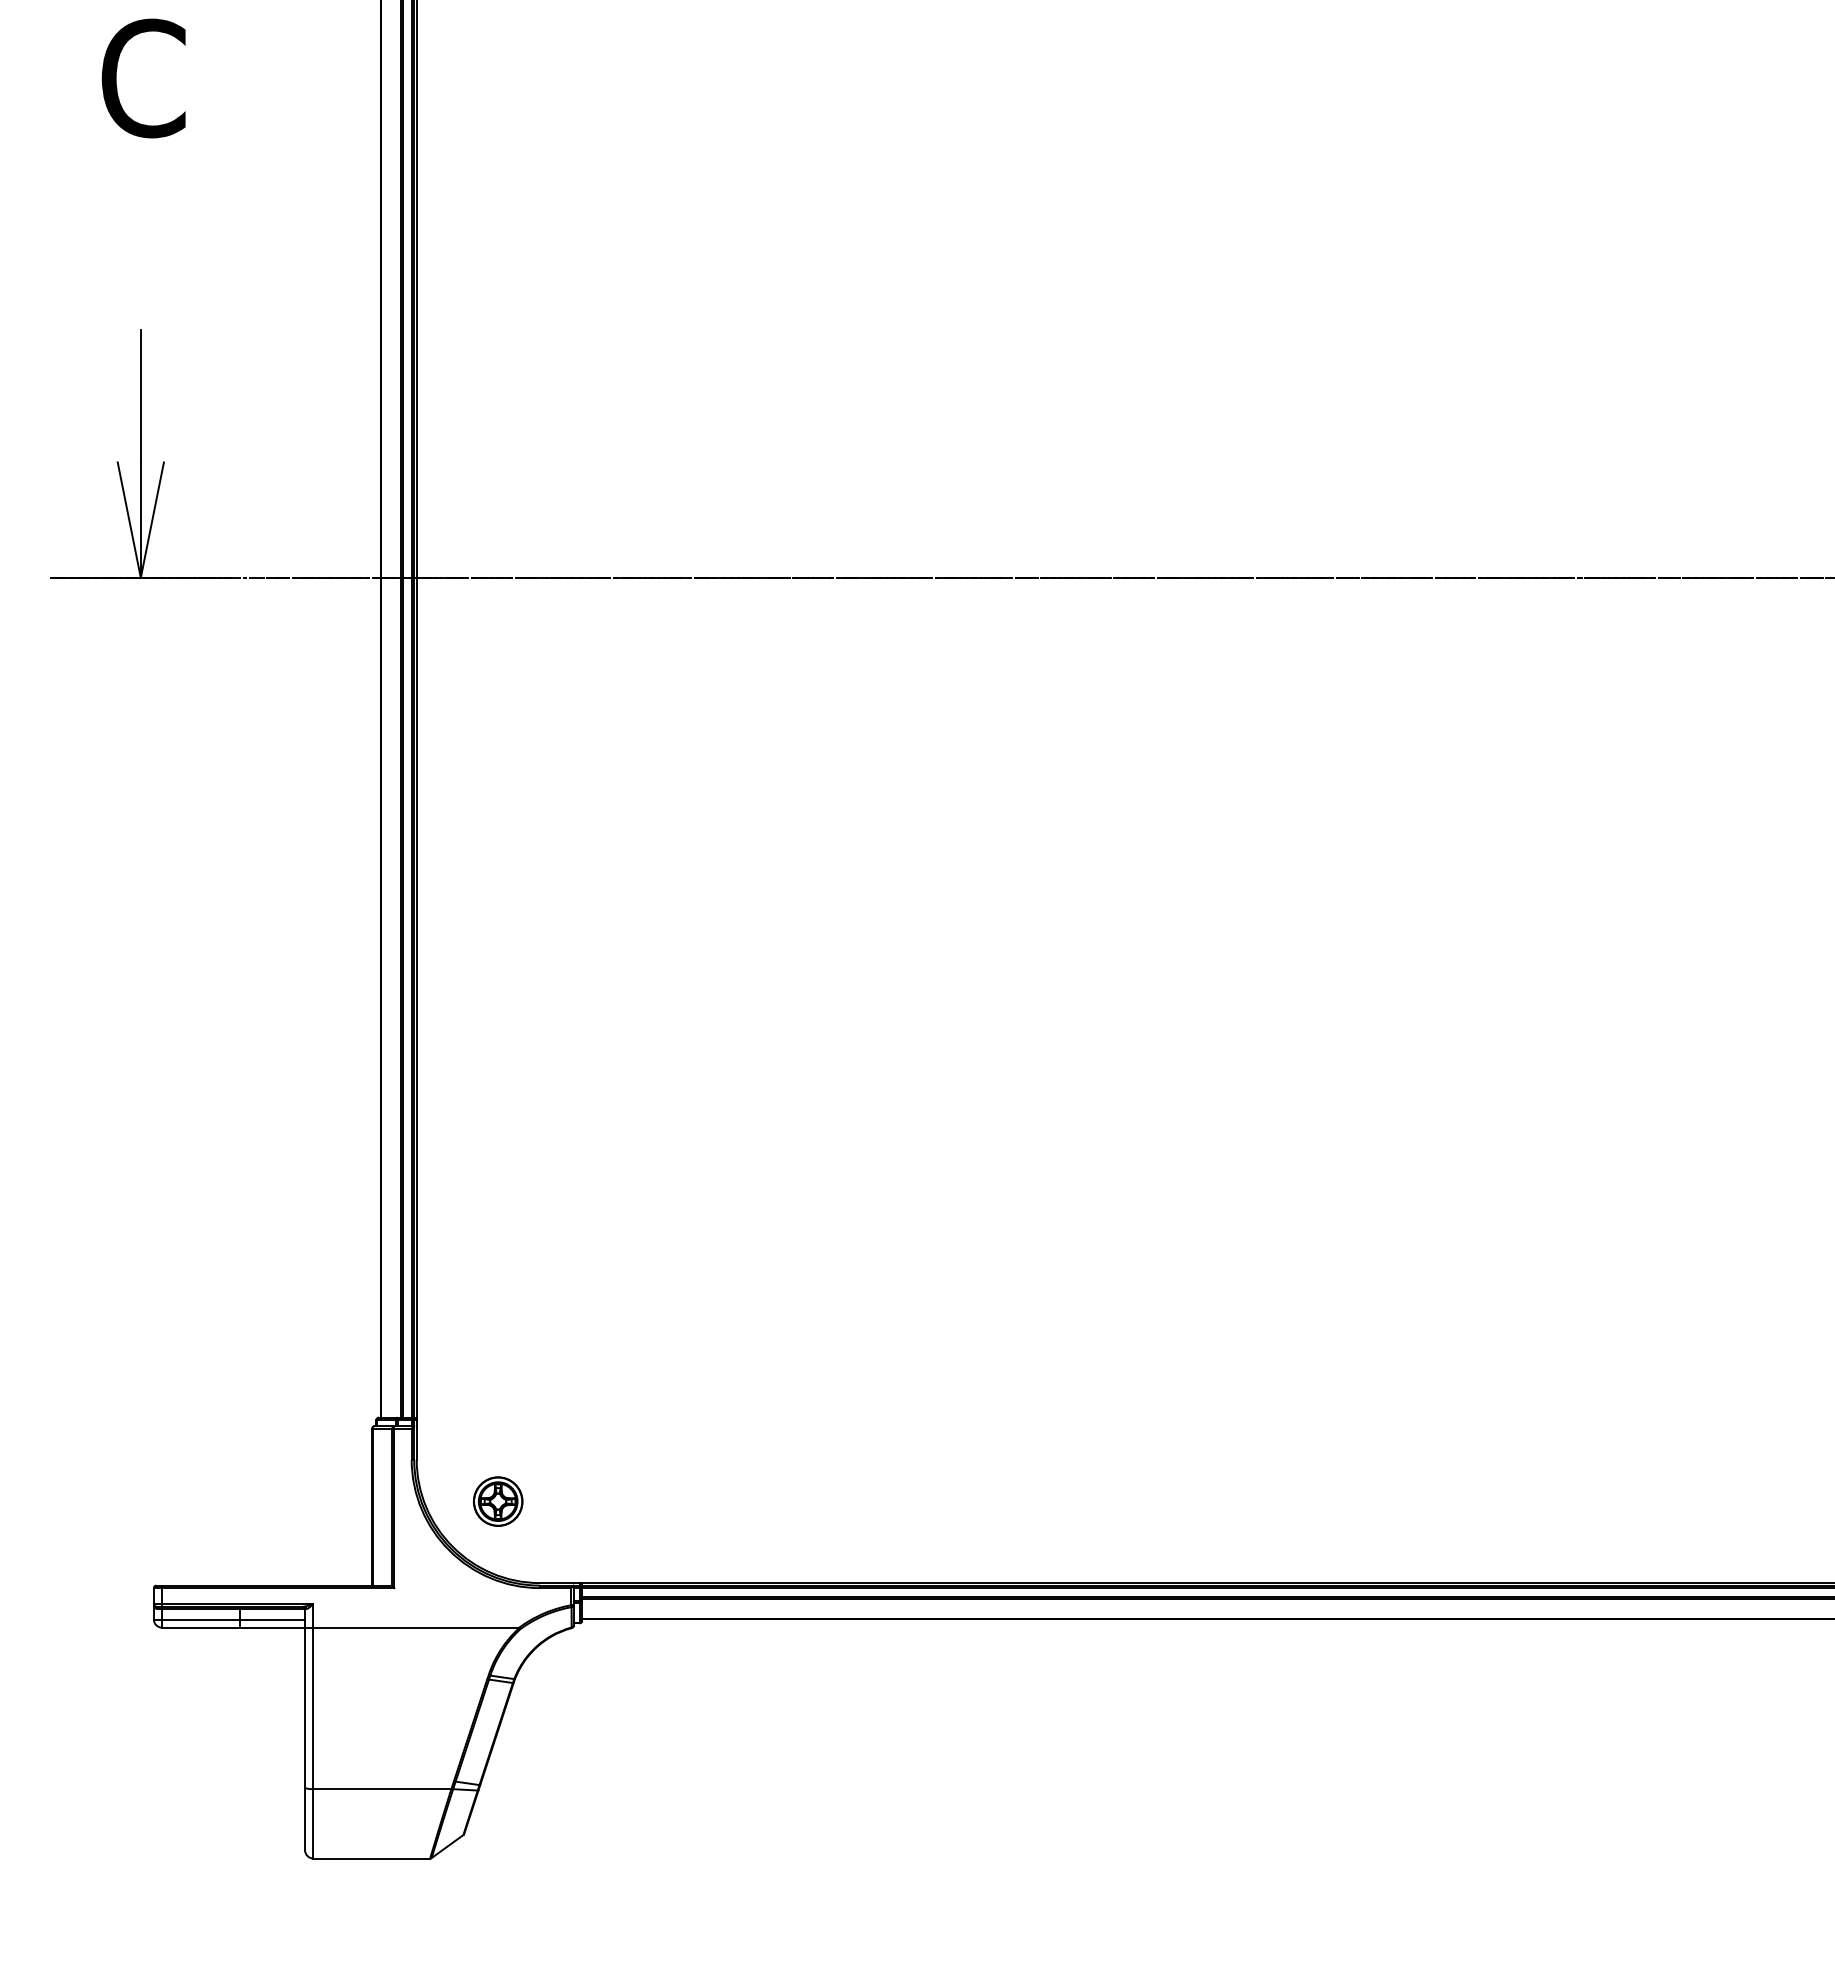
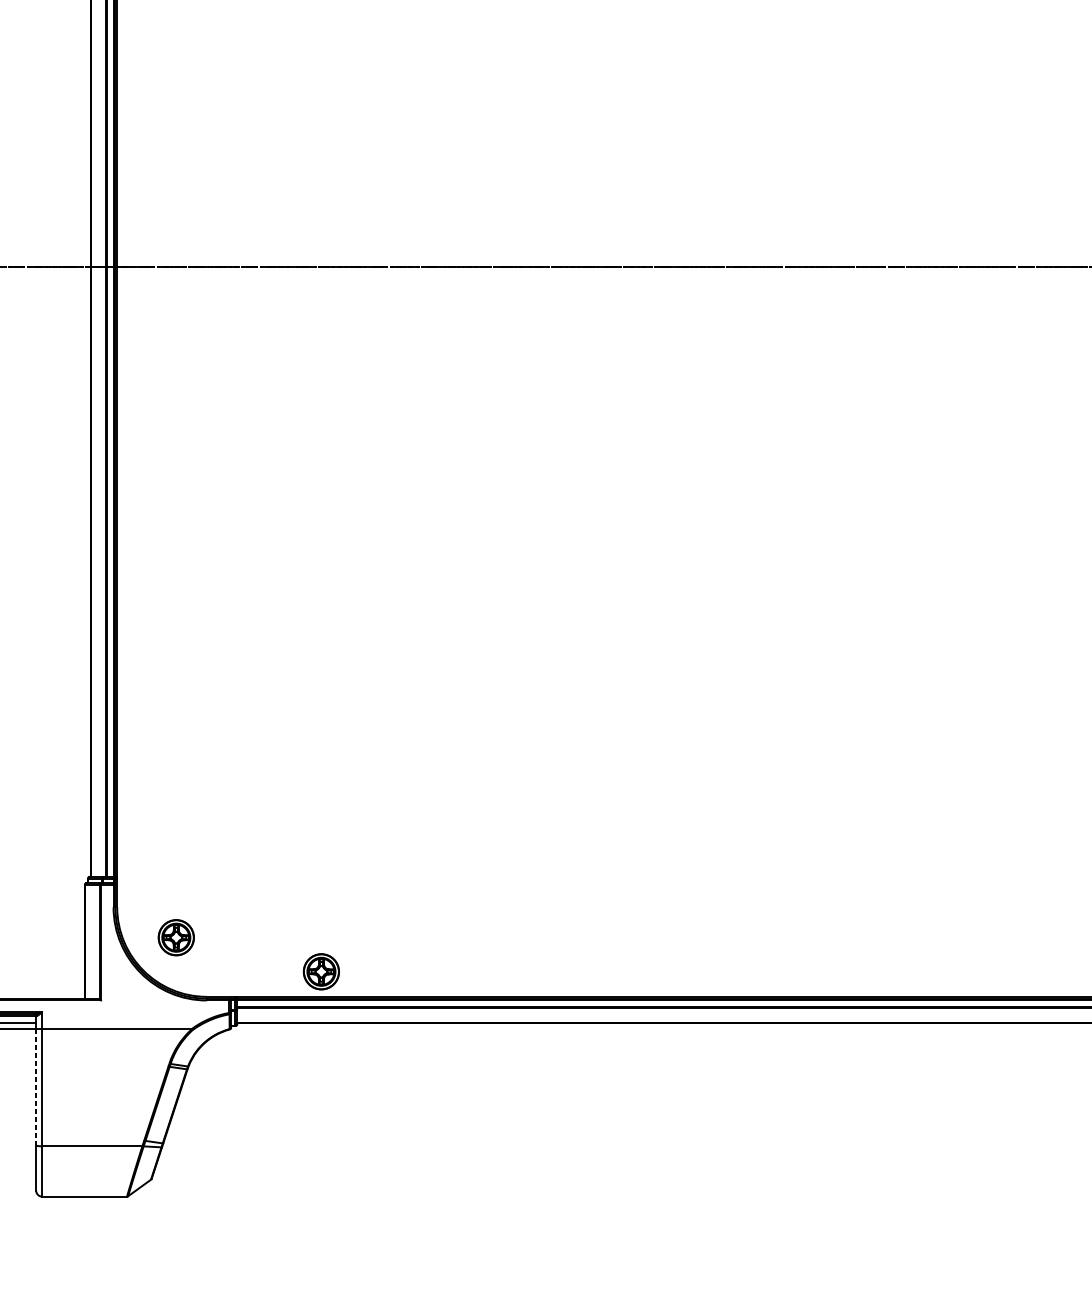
part: (698, 1548) -> (321, 971), added
line: (305, 1708) -> (36, 1087), solid -> dashed

